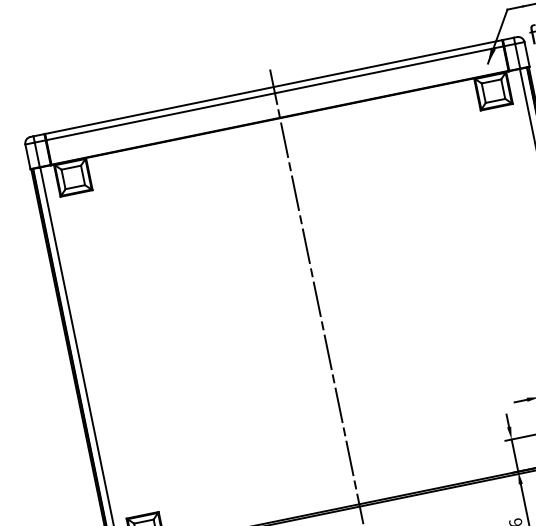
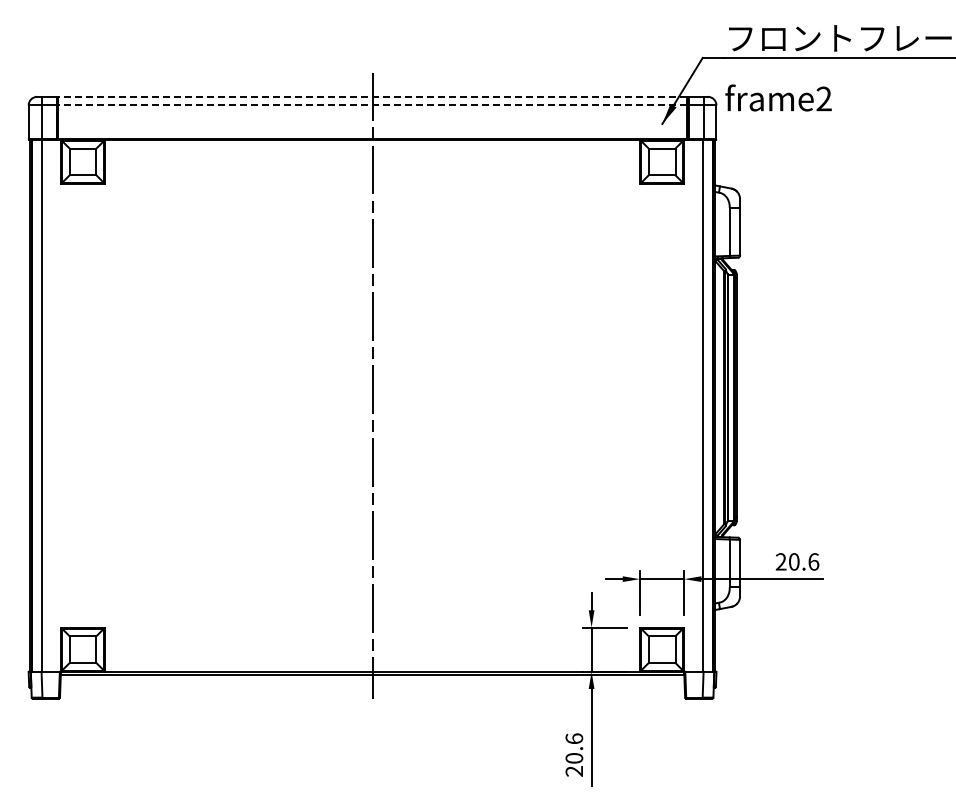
line: (273, 86) -> (372, 96), solid -> dashed
line: (274, 93) -> (372, 105), solid -> dashed

